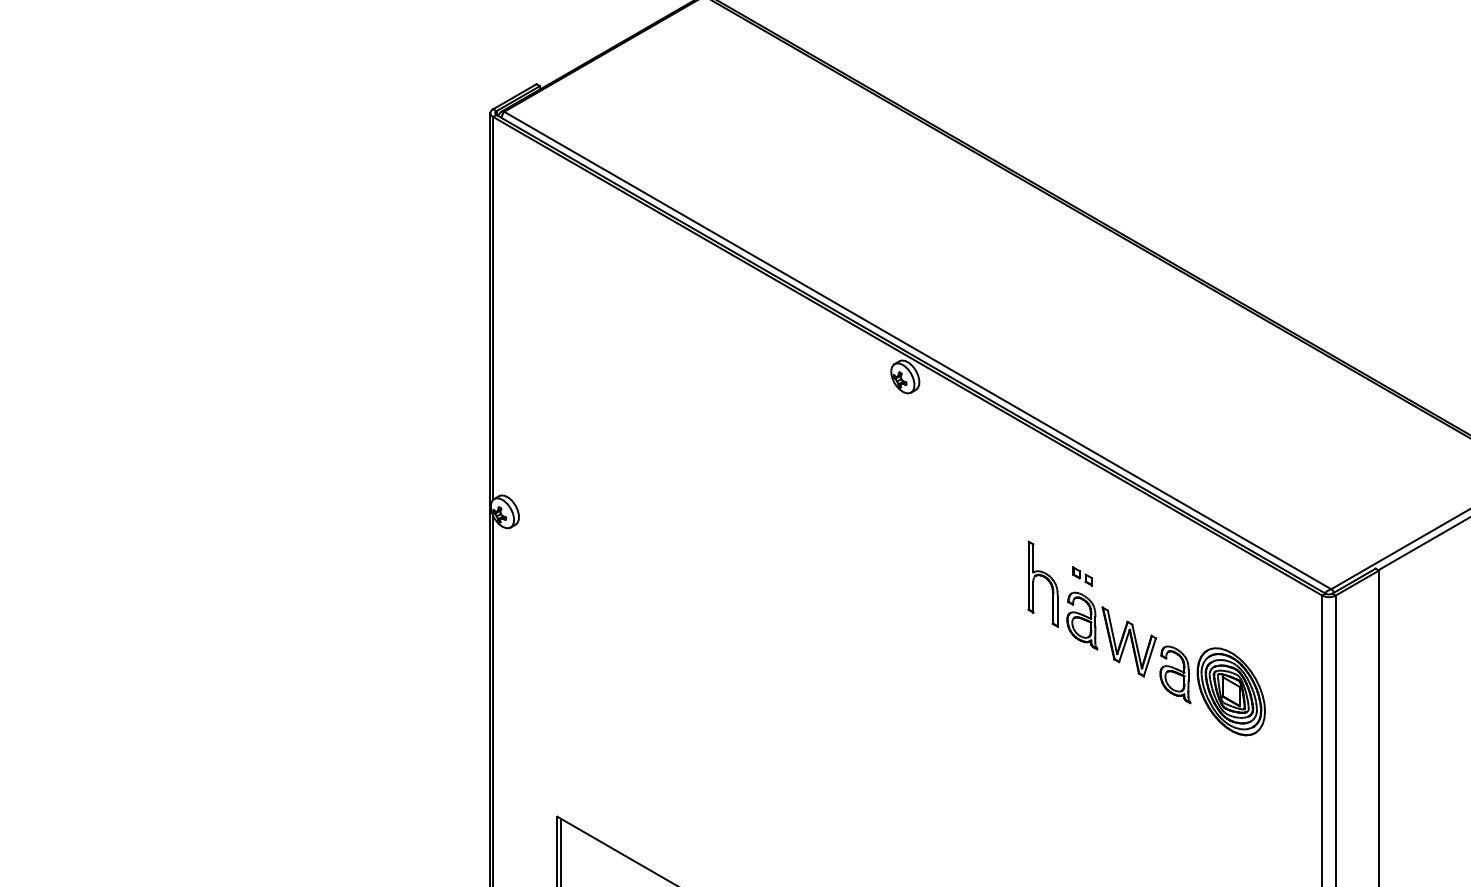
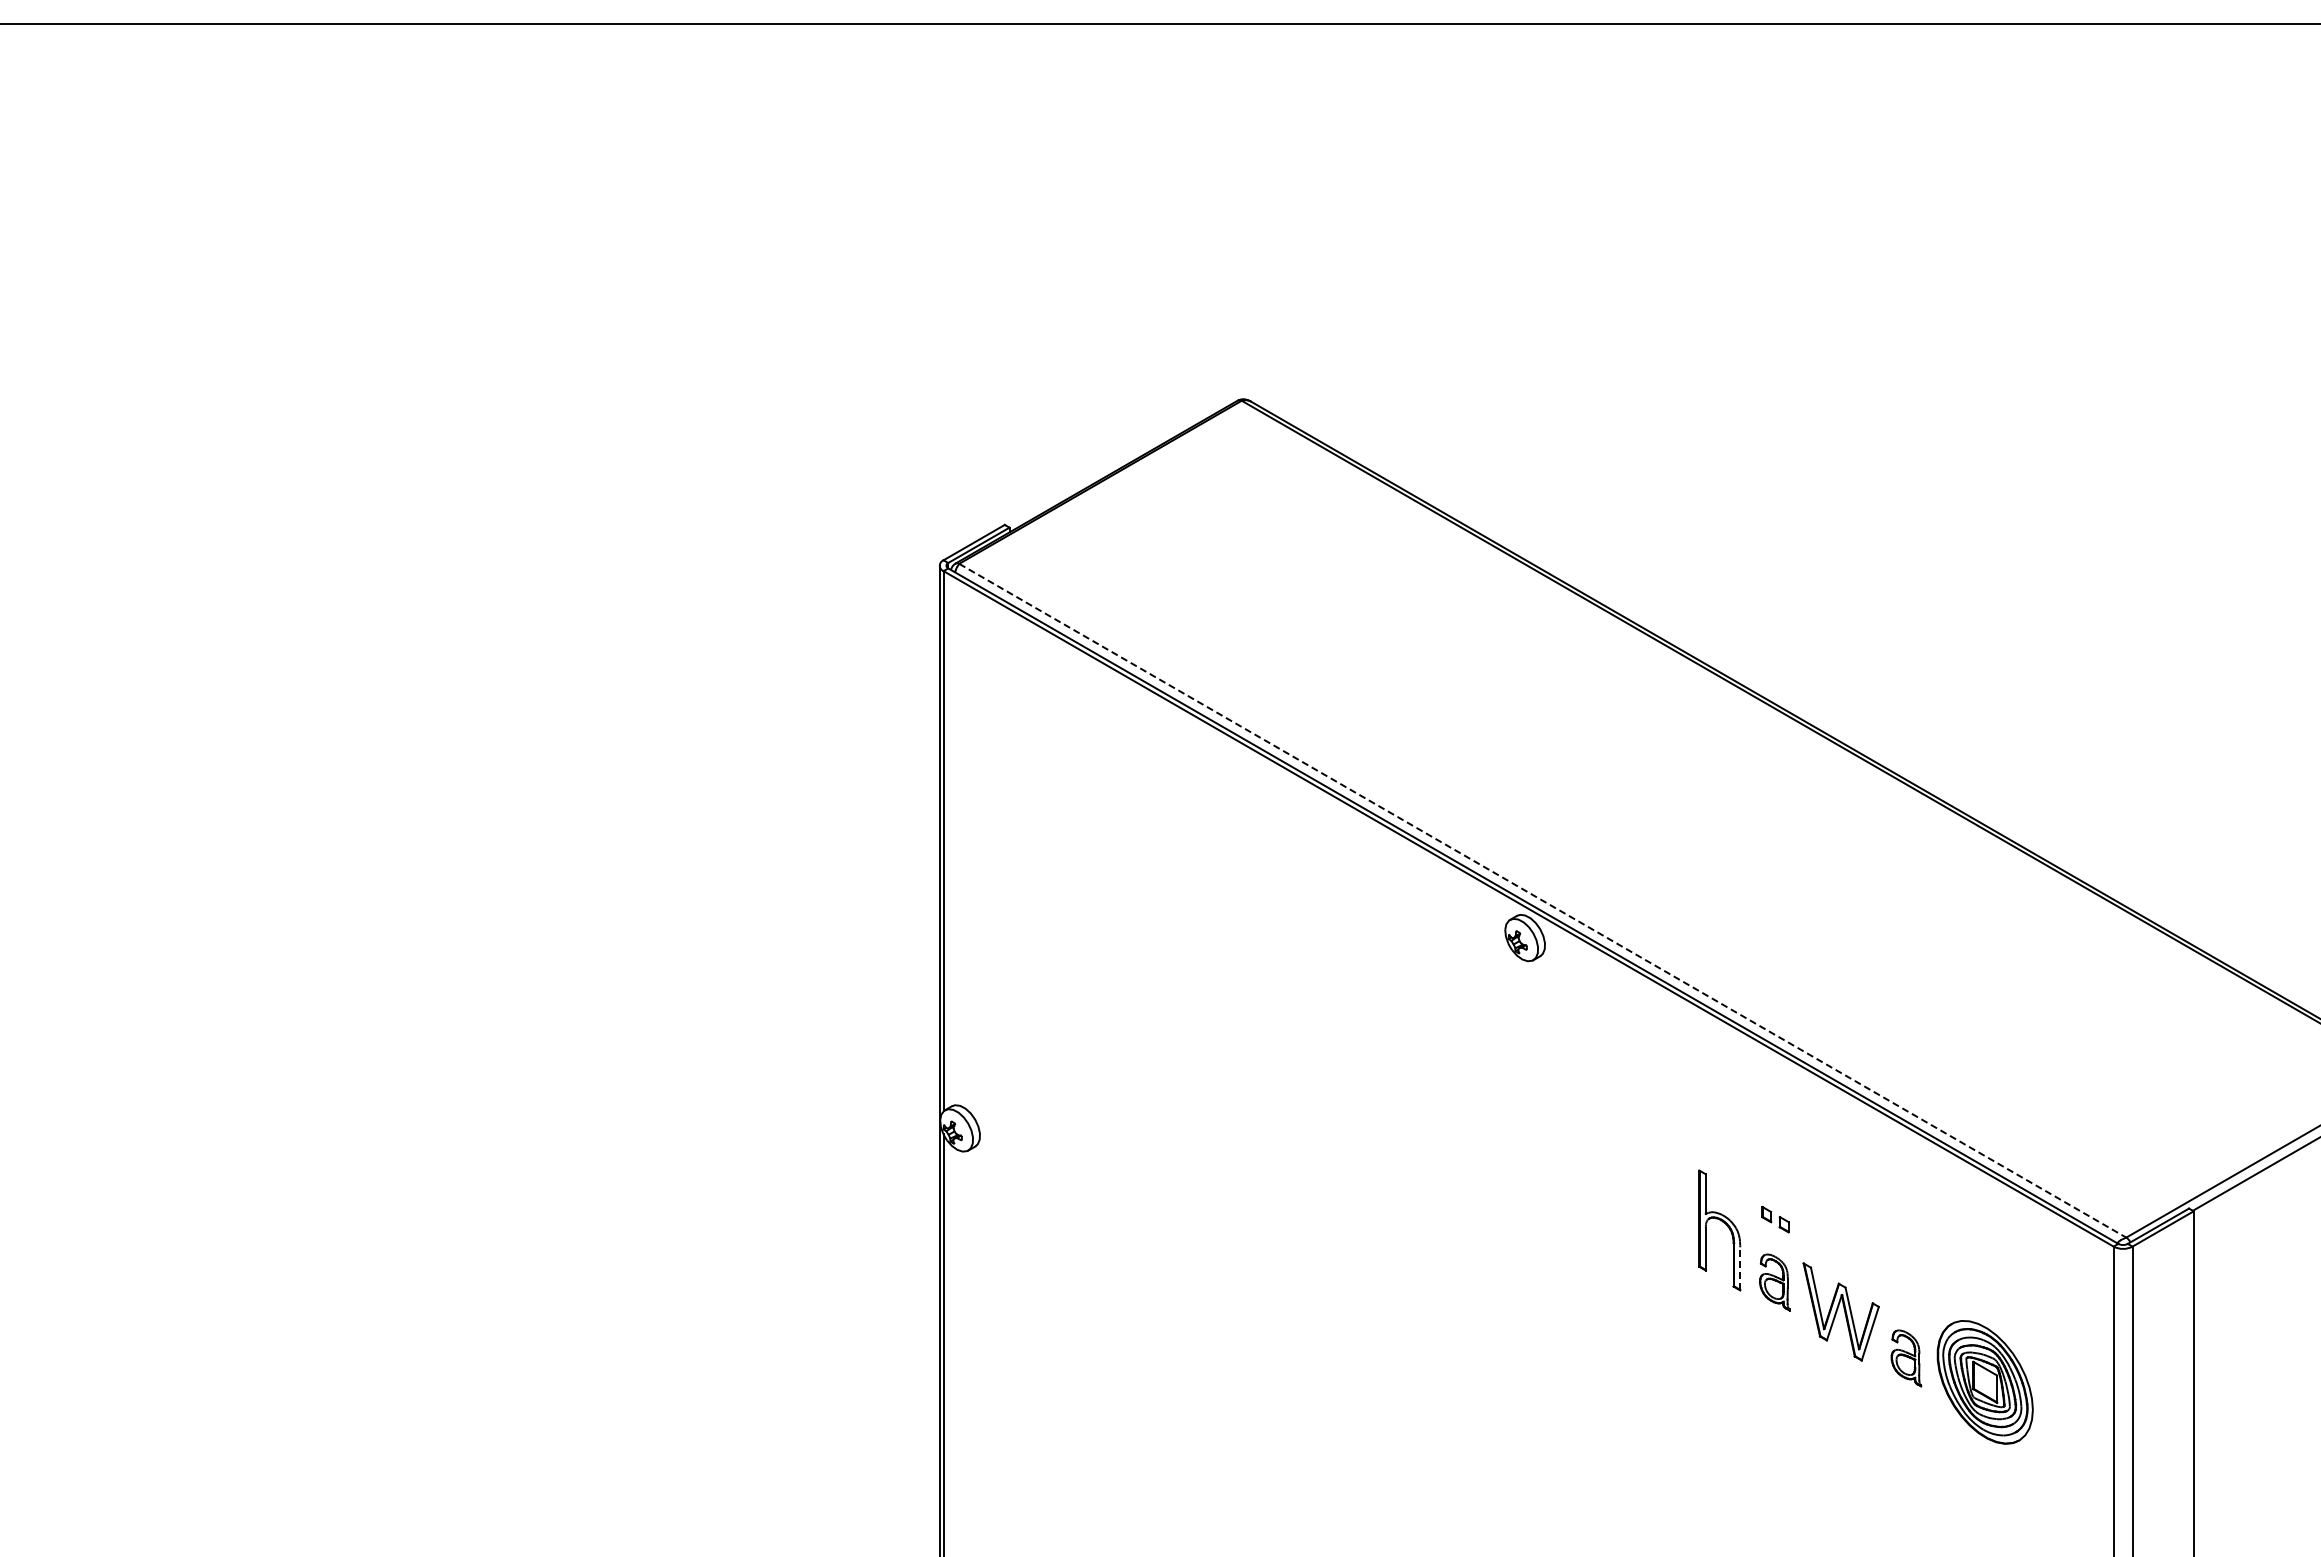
line: (917, 350) -> (1542, 900), solid -> dashed
line: (1057, 611) -> (1740, 1268), solid -> dashed
part: (1081, 621) -> (1774, 1282), size x0.7
part: (1175, 674) -> (1906, 1358), size x0.7

